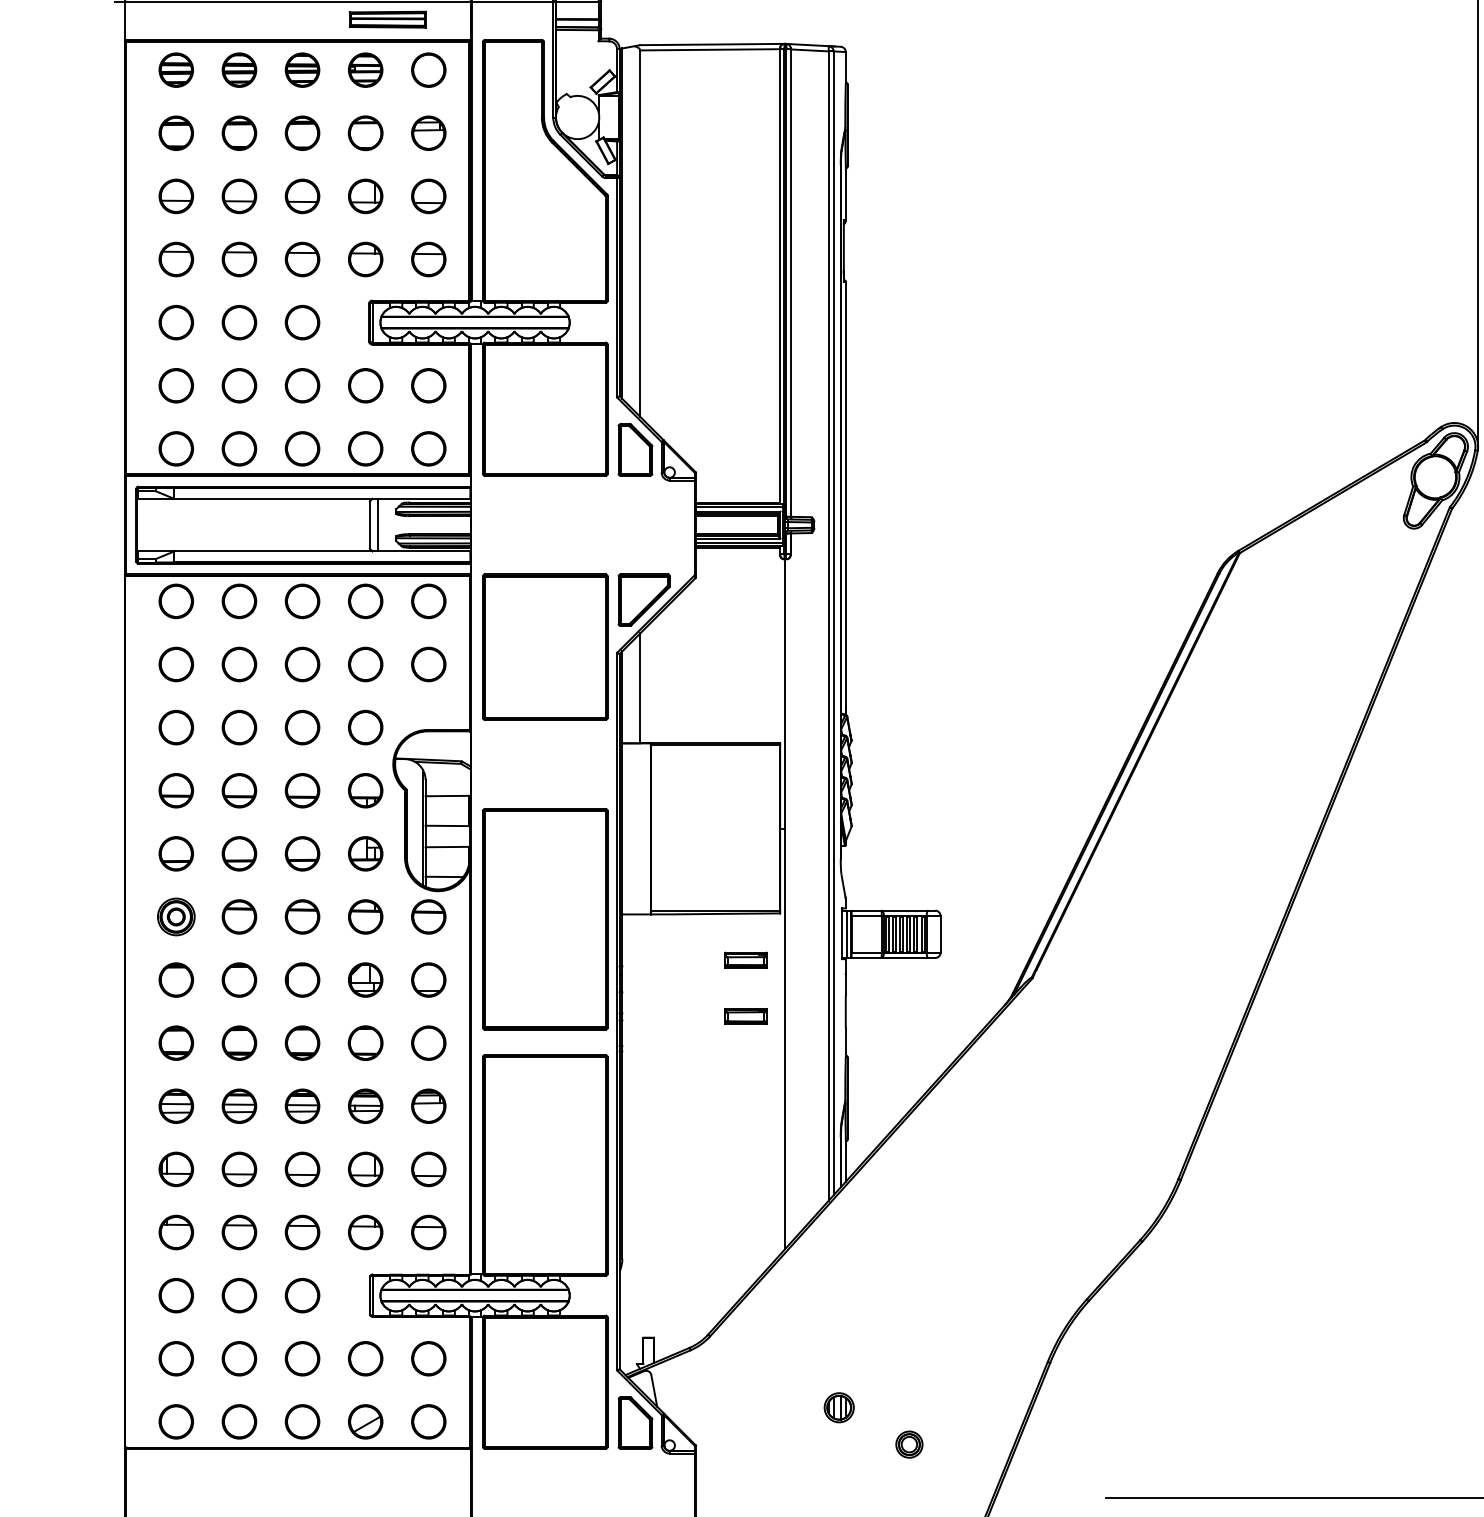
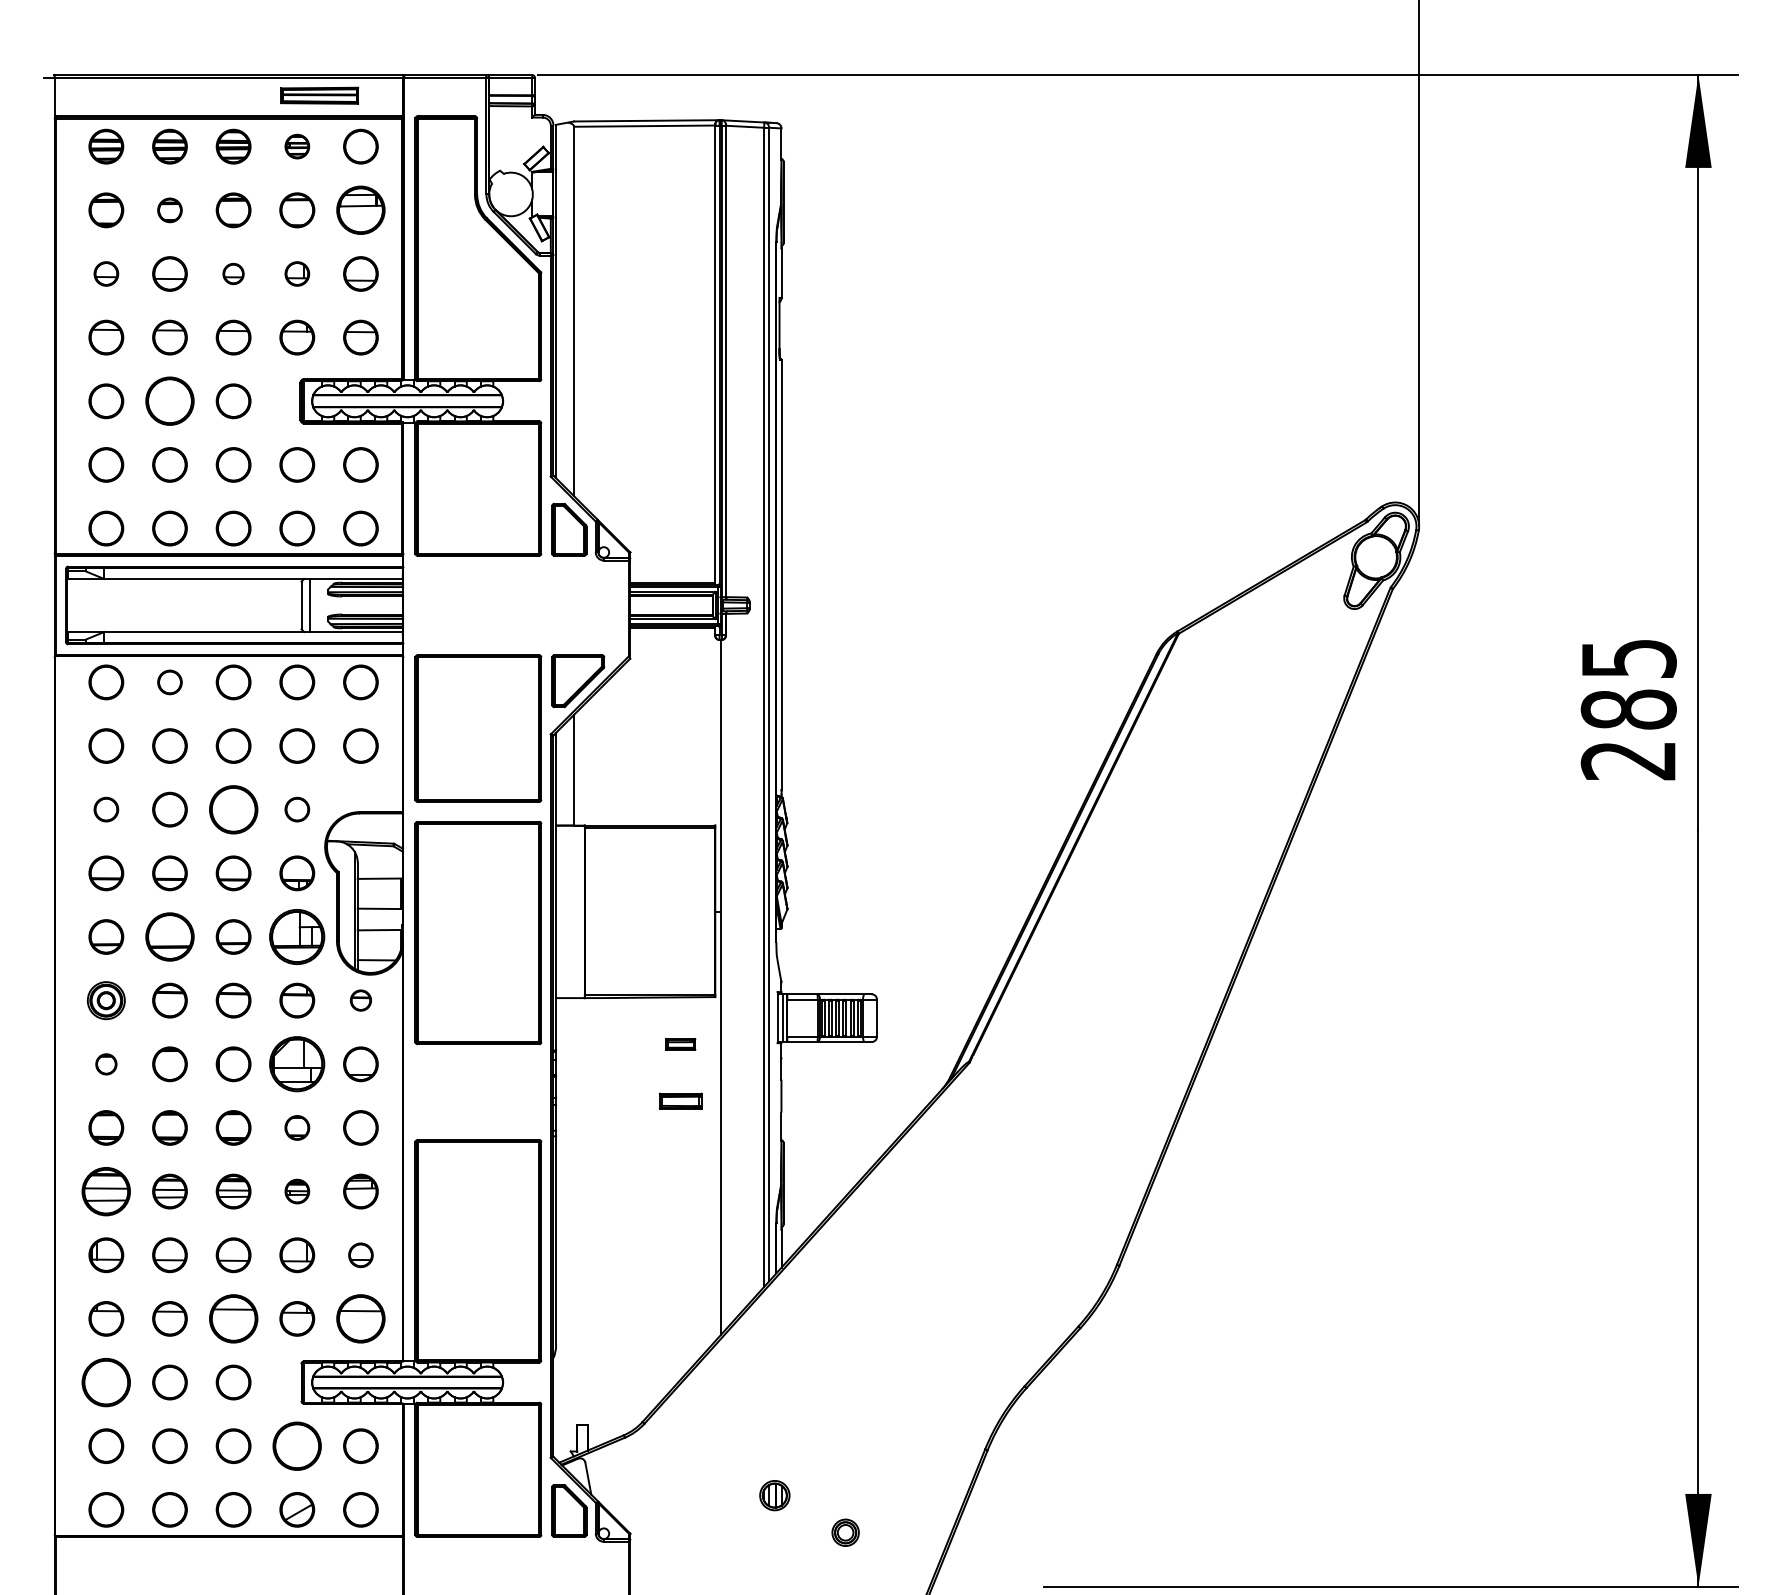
part: (365, 69) -> (297, 146), size x0.7
part: (238, 133) -> (169, 210), size x0.7
part: (428, 133) -> (360, 210), size x1.4
part: (176, 195) -> (106, 273), size x0.7
part: (302, 195) -> (233, 273), size x0.6
part: (365, 195) -> (297, 273), size x0.7
part: (238, 322) -> (169, 401), size x1.4
part: (238, 601) -> (169, 682), size x0.7
part: (176, 727) -> (106, 809), size x0.7
part: (302, 727) -> (233, 809), size x1.4
part: (365, 727) -> (297, 809), size x0.7
part: (238, 853) -> (169, 936), size x1.4
part: (365, 853) -> (297, 936), size x1.6
part: (428, 916) -> (360, 1000), size x0.6
part: (545, 919) -> (478, 933), moved
part: (745, 960) -> (680, 1044), size x0.7
part: (176, 980) -> (106, 1064), size x0.6
part: (365, 980) -> (297, 1064), size x1.6
part: (365, 1042) -> (297, 1127), size x0.7
part: (176, 1106) -> (106, 1191), size x1.4
part: (365, 1106) -> (297, 1191), size x0.7
part: (428, 1169) -> (360, 1255), size x0.7
part: (302, 1232) -> (233, 1318), size x1.4
part: (428, 1232) -> (360, 1318), size x1.4
part: (176, 1295) -> (106, 1382), size x1.4
part: (365, 1358) -> (297, 1445), size x1.4

